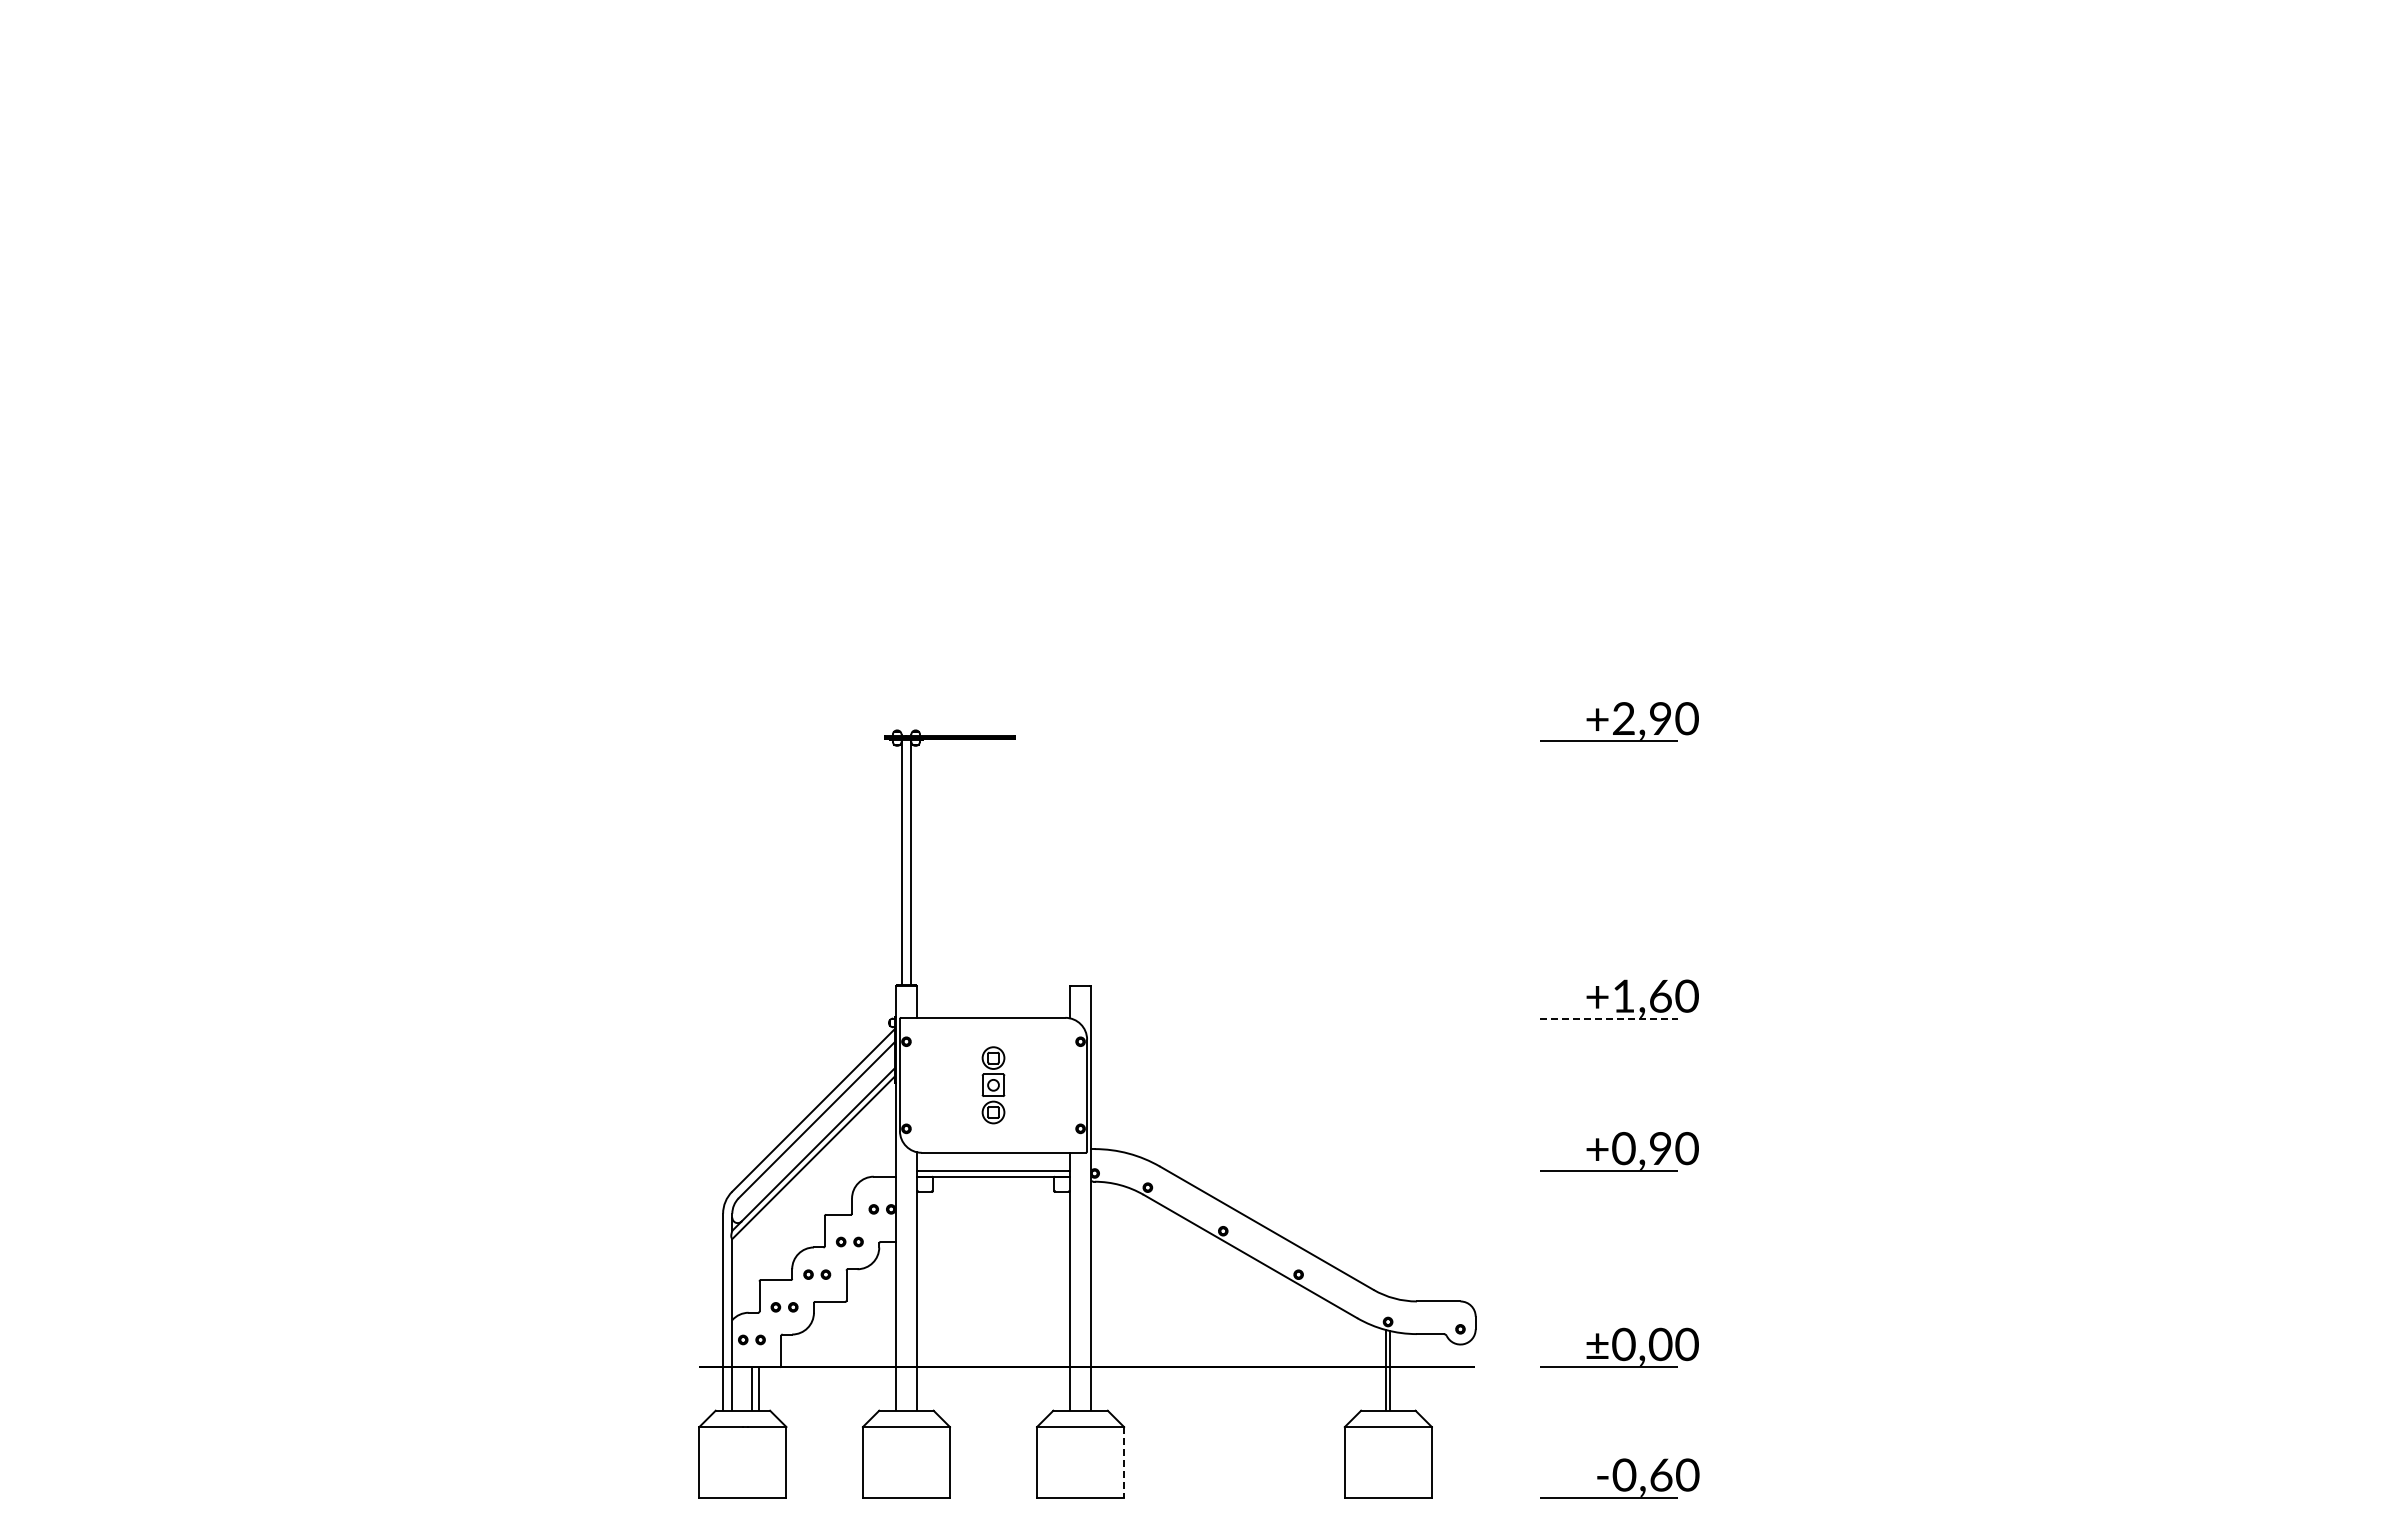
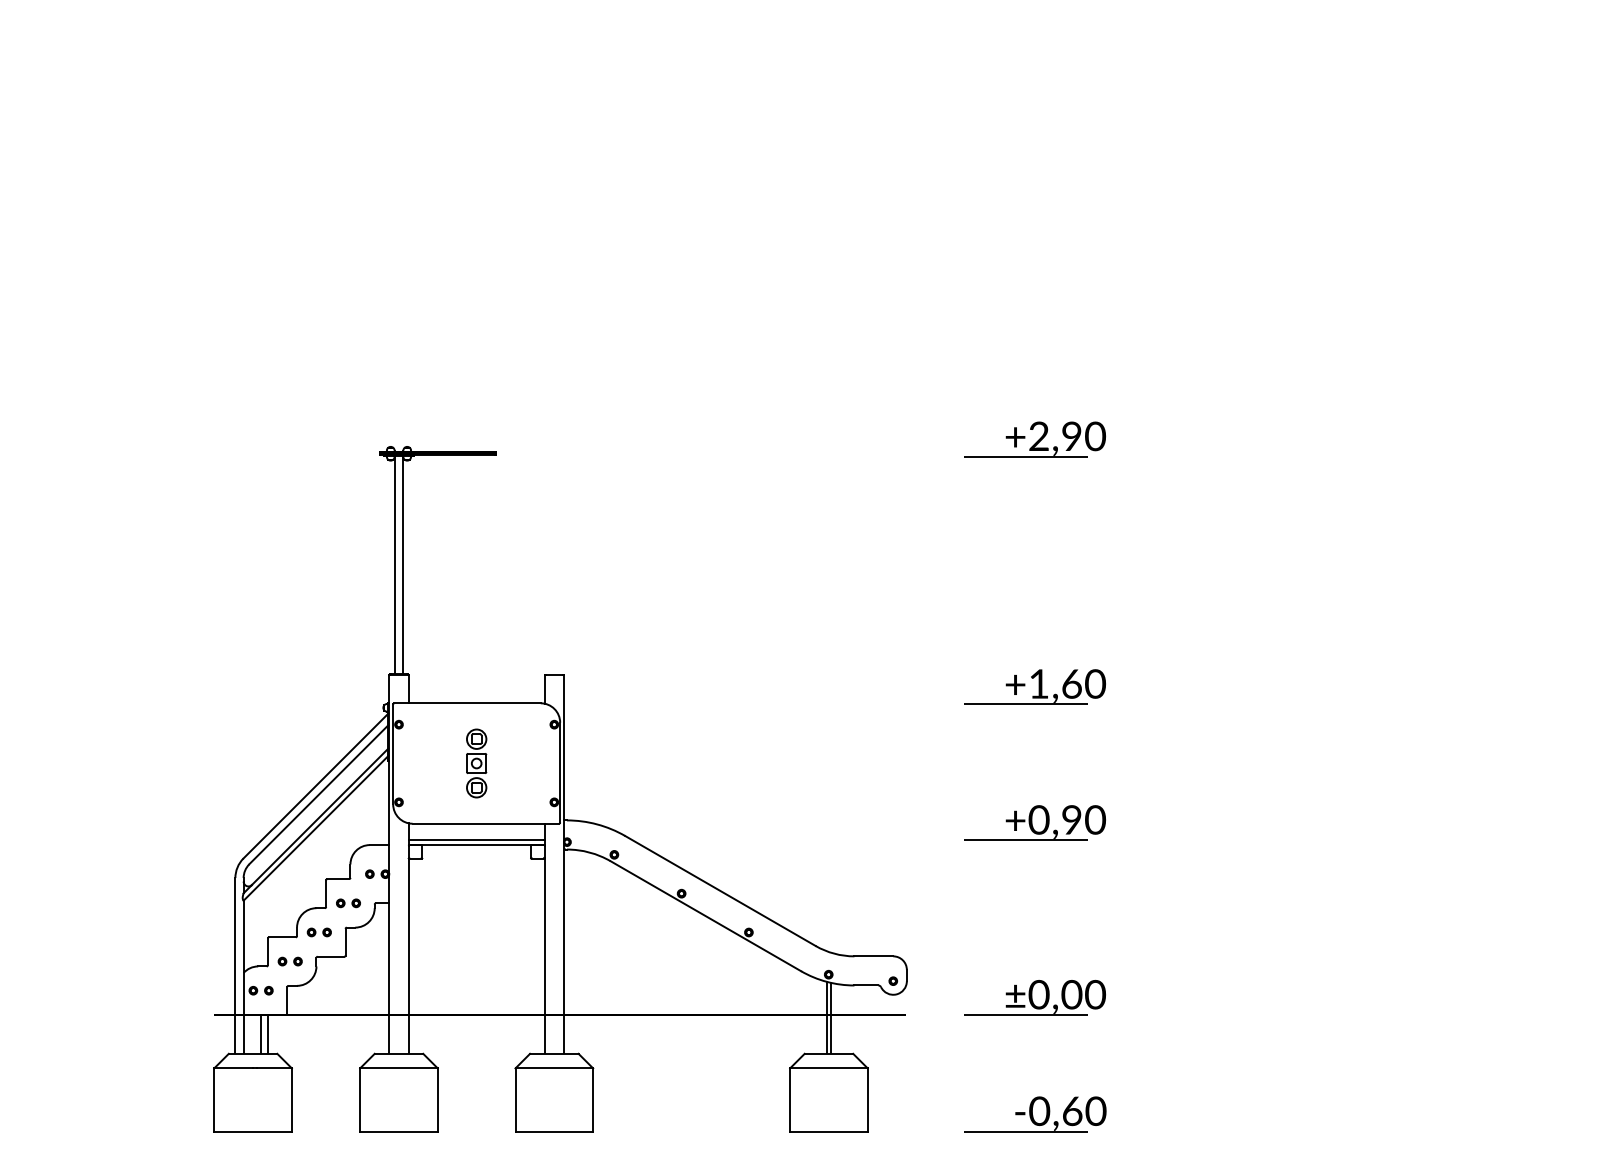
line: (1609, 1018) -> (1026, 703), dashed -> solid
line: (1124, 1462) -> (593, 1100), dashed -> solid

